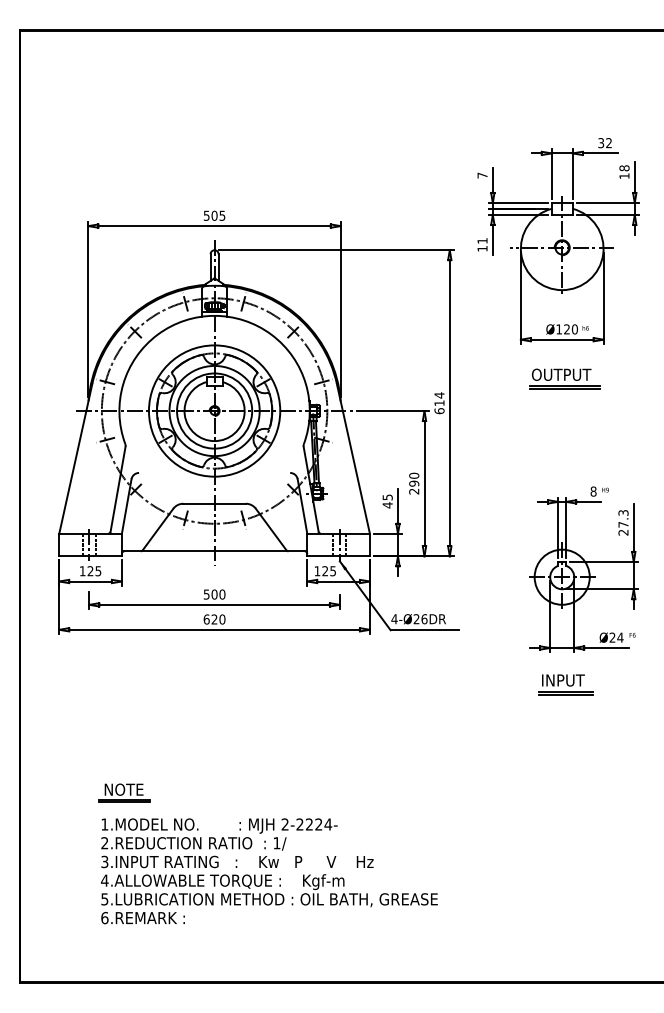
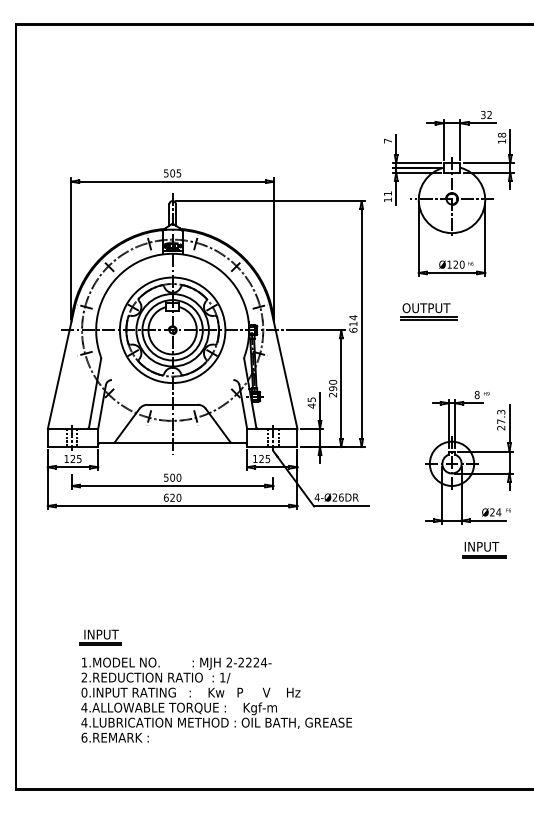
part: (564, 378) -> (428, 311), moved
part: (566, 685) -> (484, 550), moved
text: (126, 789) -> (101, 634), NOTE -> INPUT
text: (104, 861) -> (84, 692), 3.INPUT -> 0.INPUT
text: (104, 899) -> (84, 722), 5.LUBRICATION -> 4.LUBRICATION

